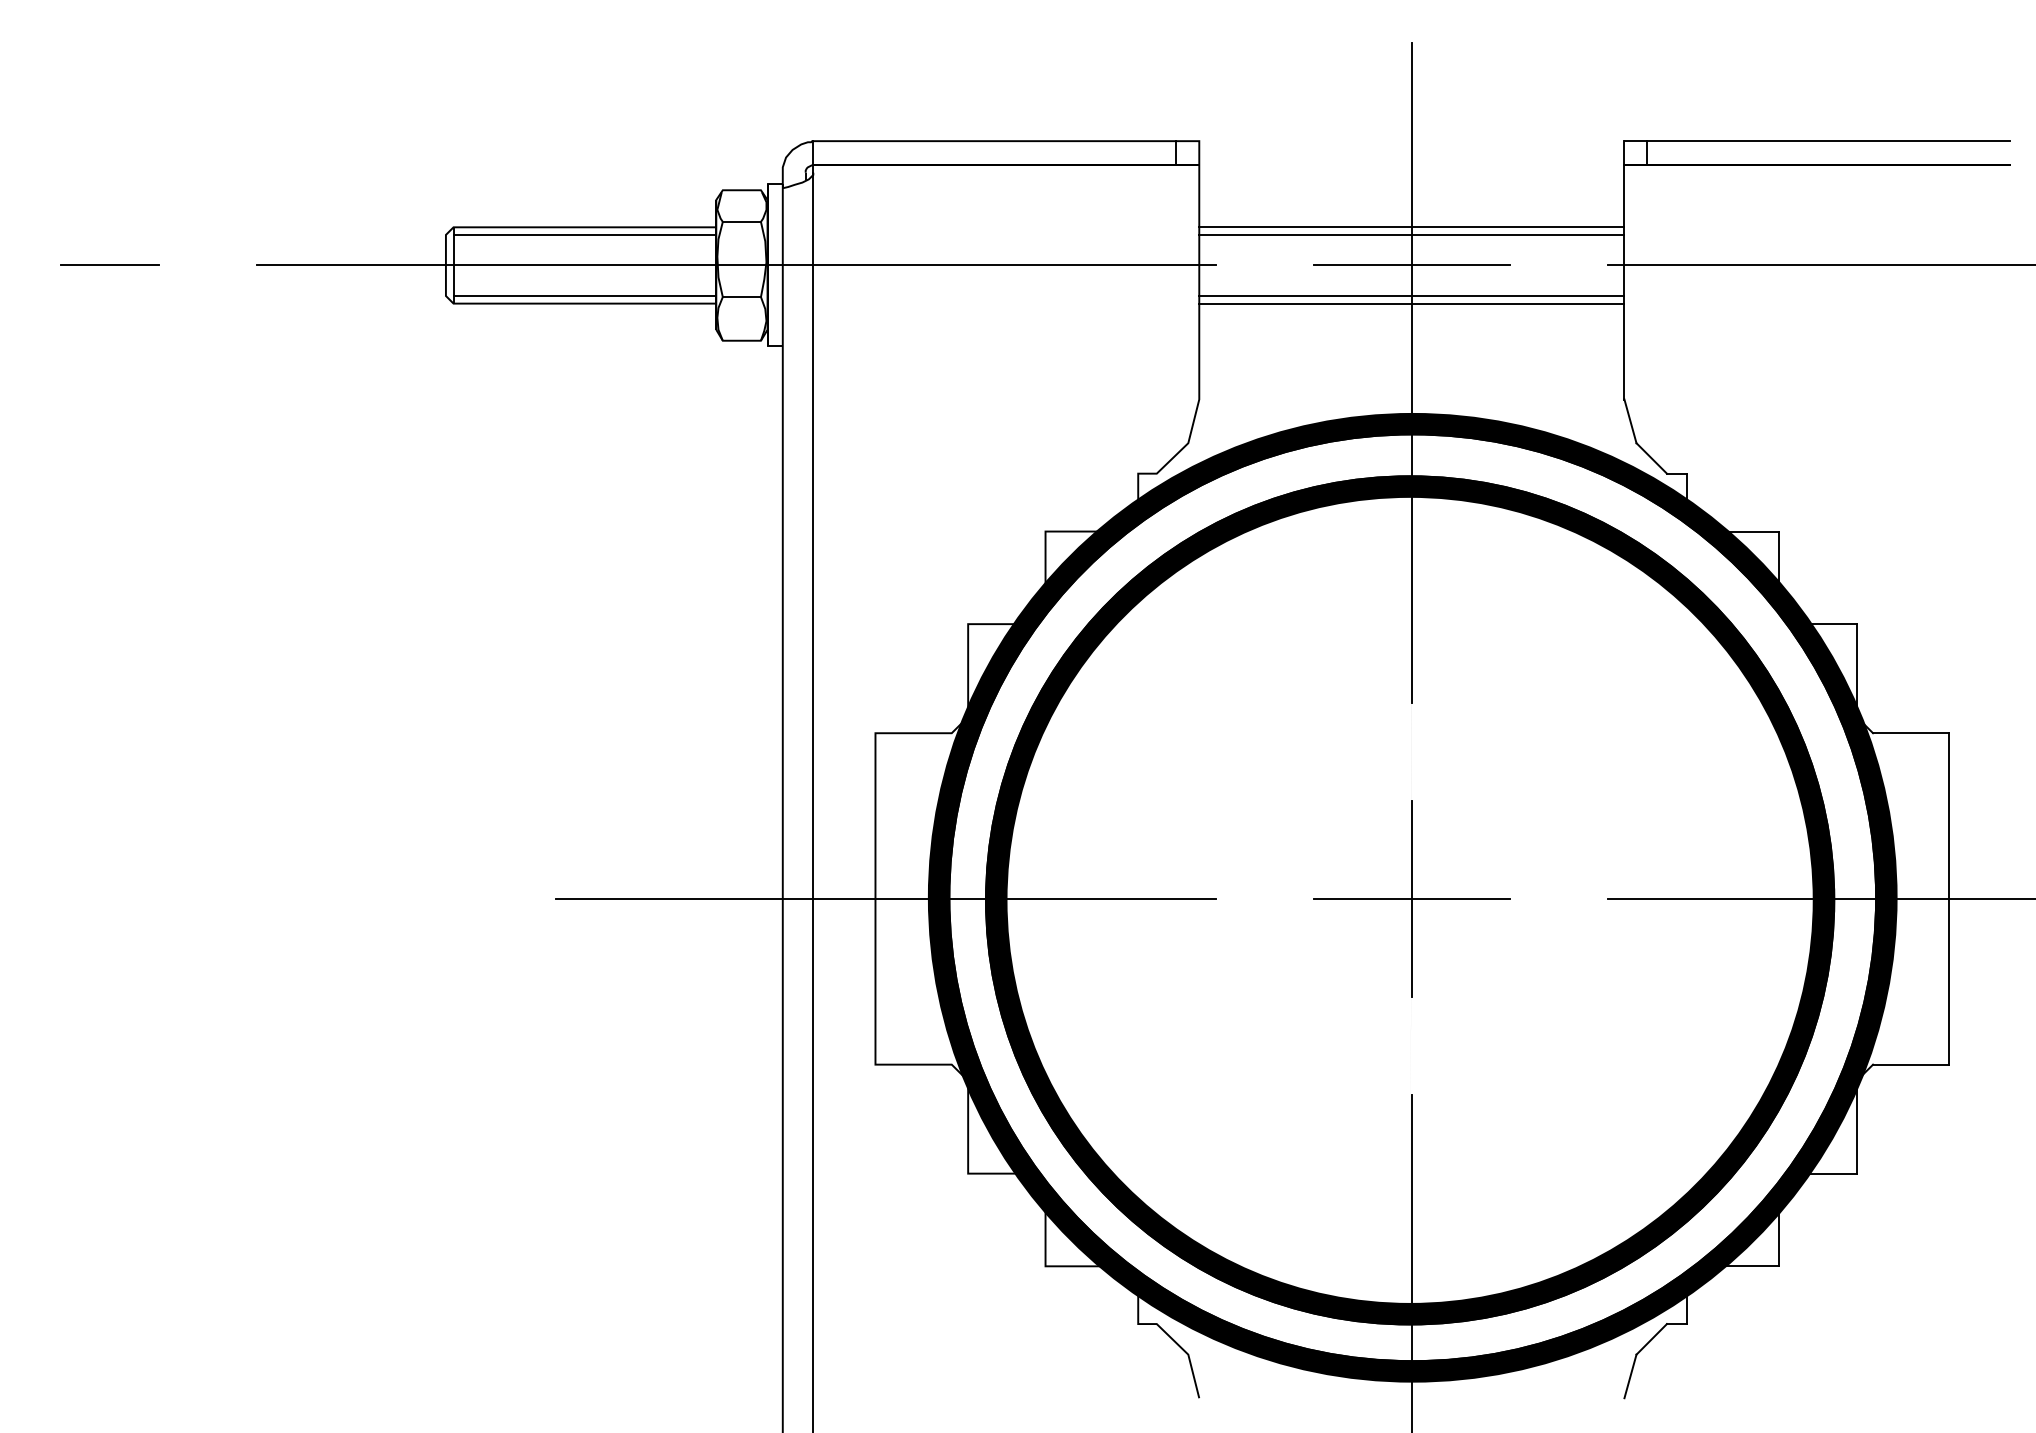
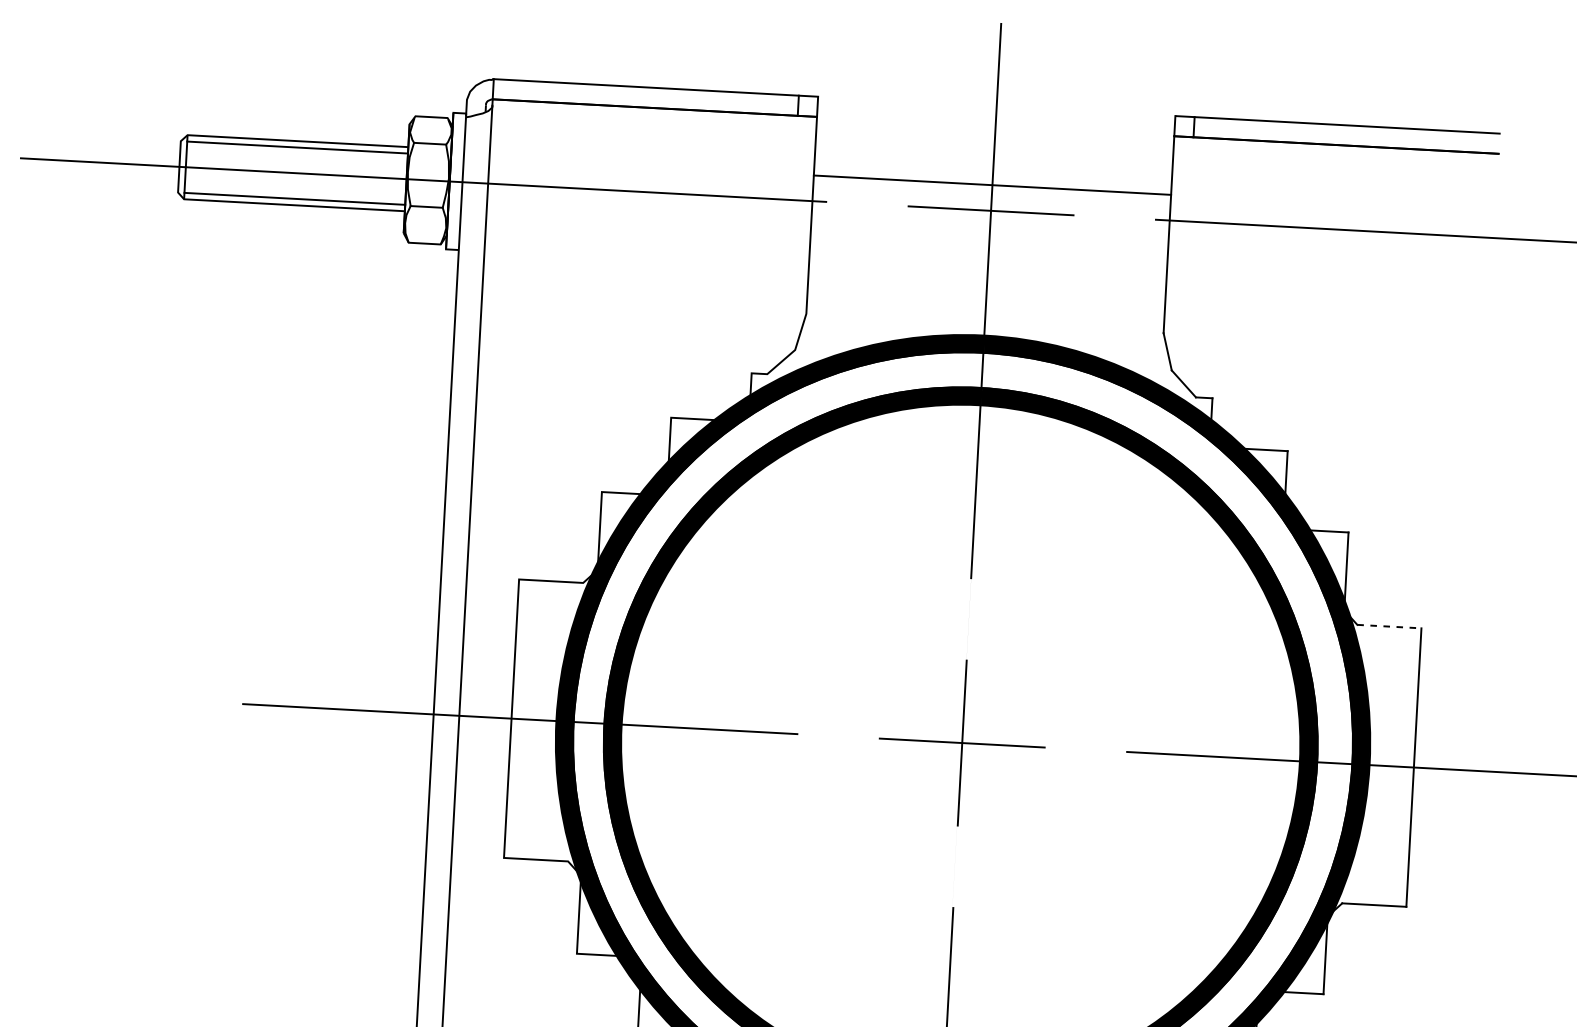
line: (1411, 227) -> (992, 178), removed
line: (1411, 296) -> (989, 236), removed
line: (1411, 303) -> (989, 242), removed
line: (1911, 733) -> (1389, 626), solid -> dashed

